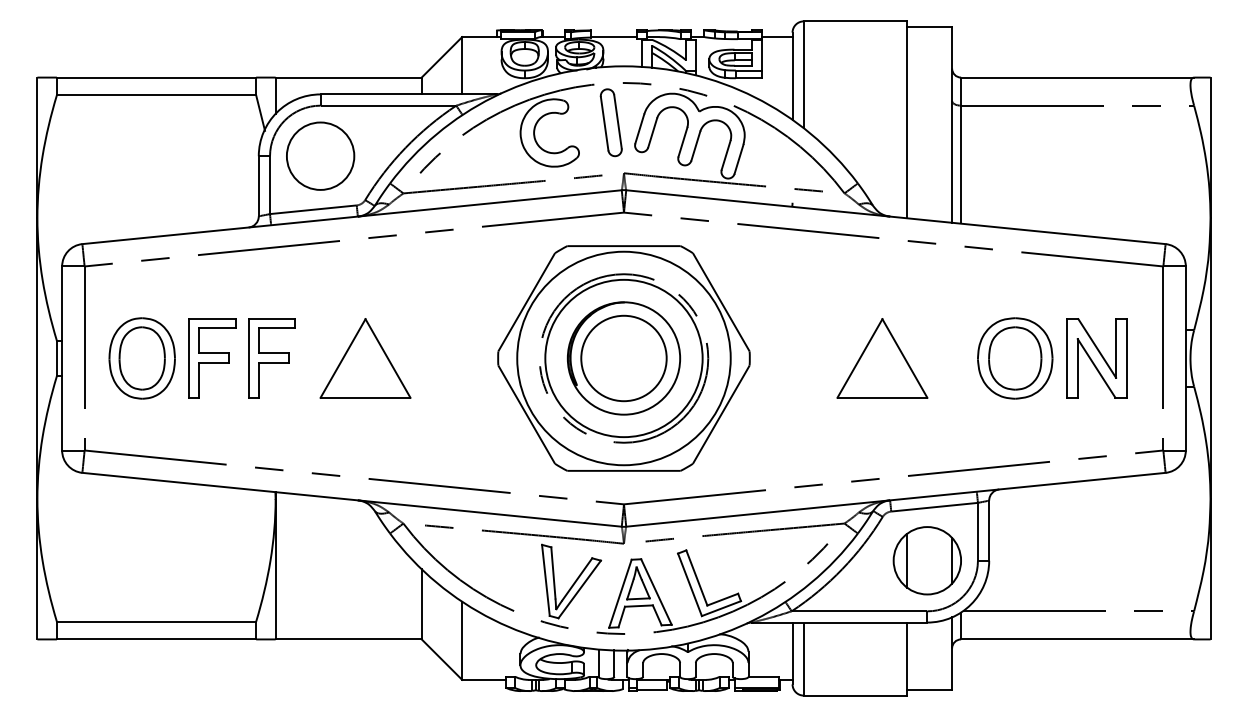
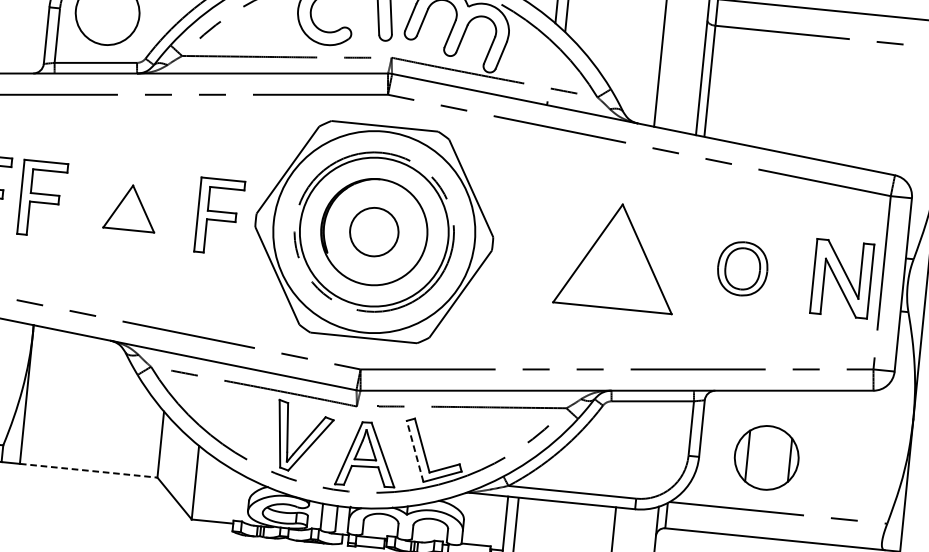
part: (365, 358) -> (130, 207), size x0.6
part: (459, 358) -> (219, 216), added
circle: (623, 358) -> (373, 232), size x0.6
part: (882, 358) -> (617, 256), size x1.4
part: (1015, 358) -> (742, 268), size x0.7
part: (1096, 358) -> (841, 278), moved
part: (926, 560) -> (765, 457), moved
line: (689, 584) -> (414, 451), solid -> dashed
line: (349, 639) -> (89, 470), solid -> dashed

